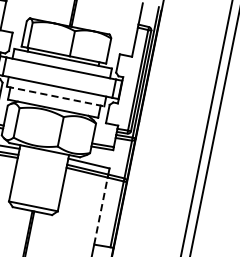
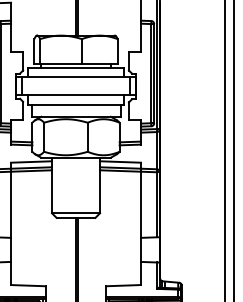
line: (56, 96) -> (76, 104), dashed -> solid
line: (100, 210) -> (140, 204), dashed -> solid

